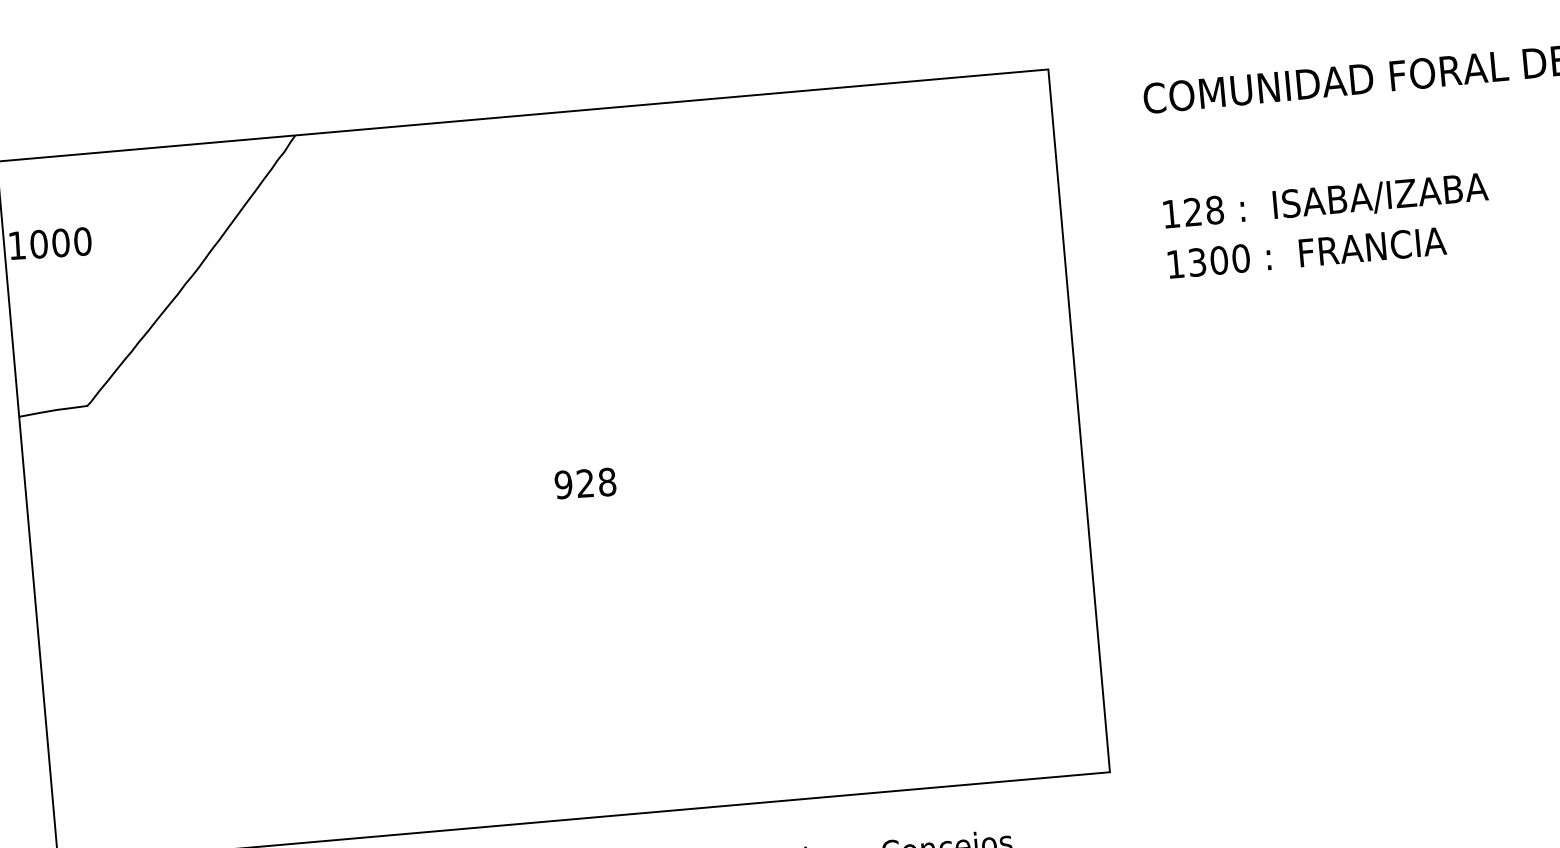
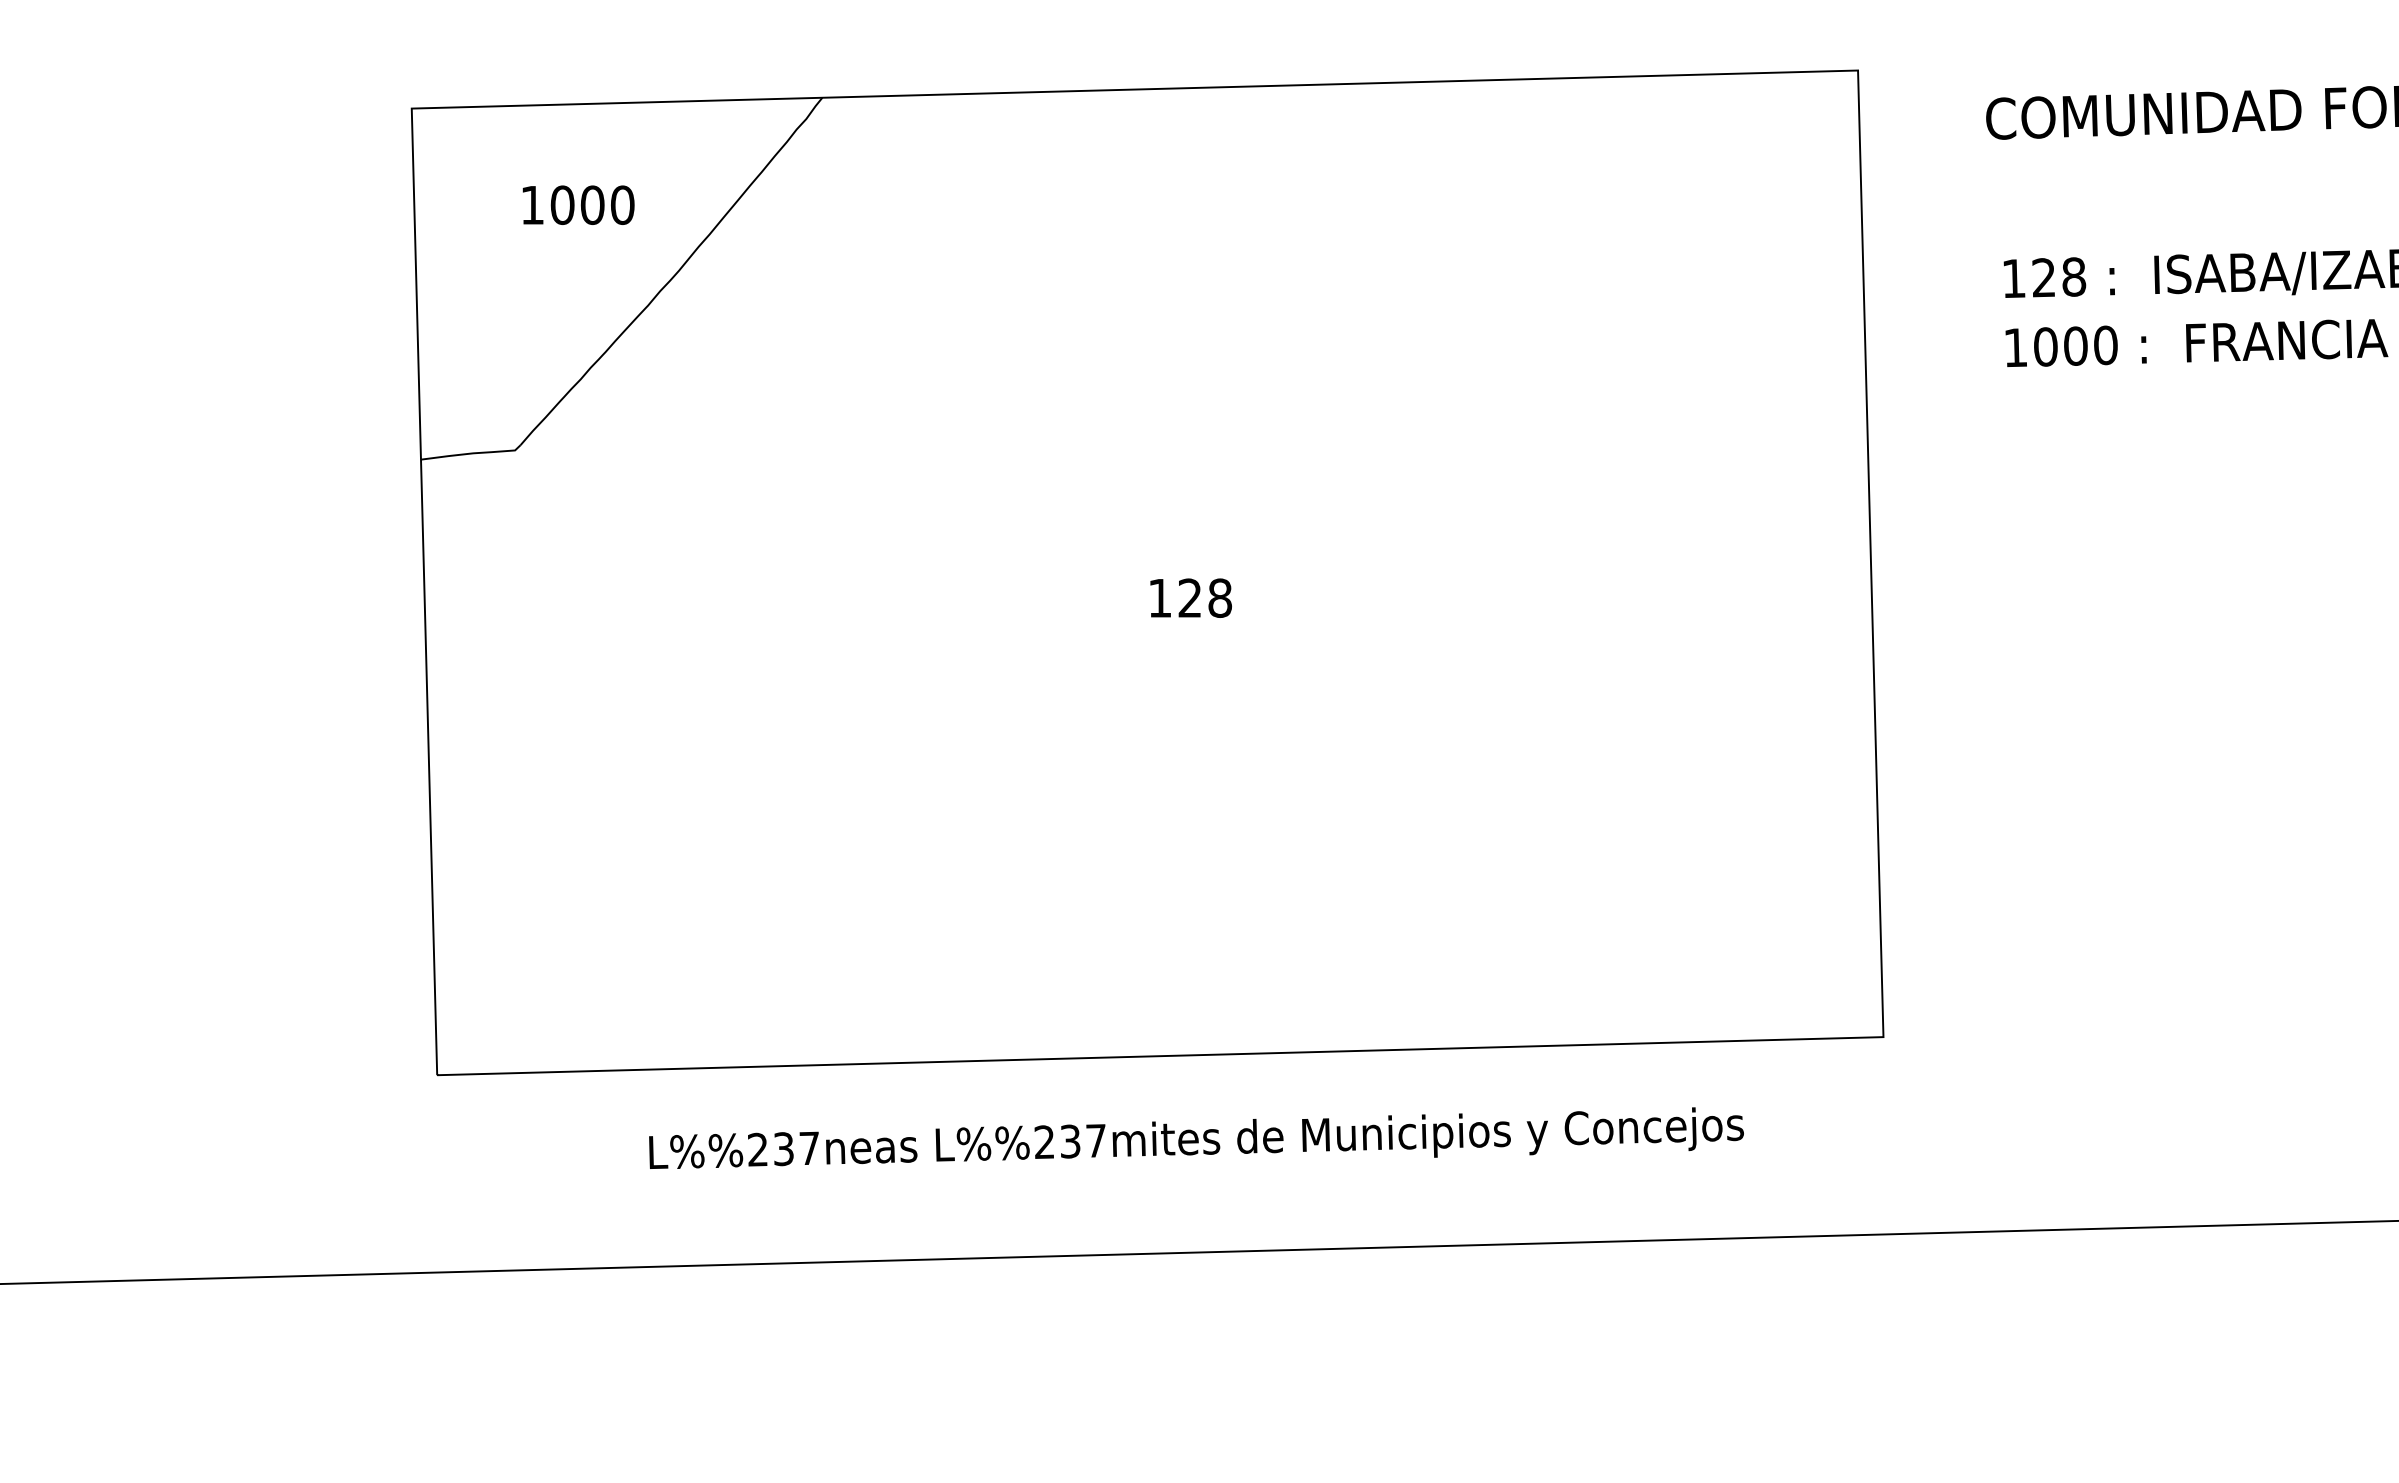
text: (50, 243) -> (578, 204), moved
text: (1197, 262) -> (2045, 346), 1300 -> 1000
text: (563, 484) -> (1159, 597), 928 -> 128

